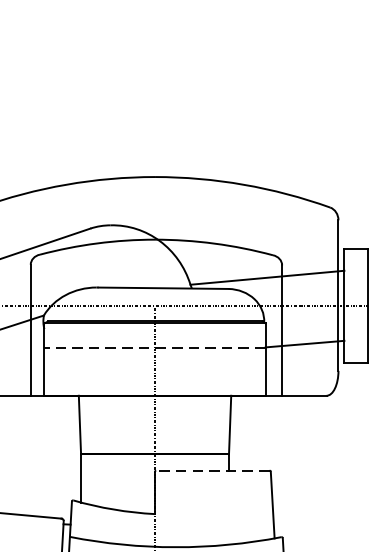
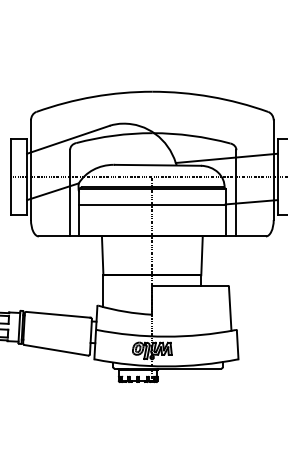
line: (153, 348) -> (151, 205), dashed -> solid
line: (212, 471) -> (190, 286), dashed -> solid

